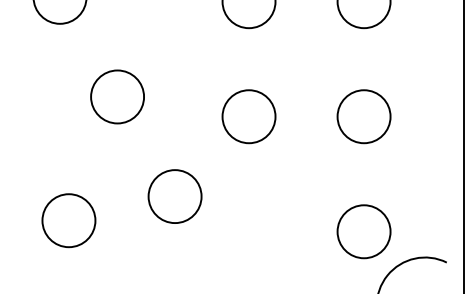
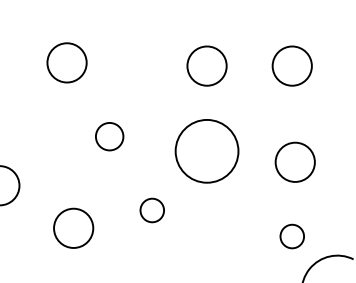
circle: (117, 96) -> (109, 136), size x0.7
circle: (248, 115) -> (206, 150), size x1.6
circle: (363, 115) -> (294, 161), moved
circle: (174, 196) -> (151, 210), size x0.6
circle: (363, 231) -> (291, 236), size x0.6

